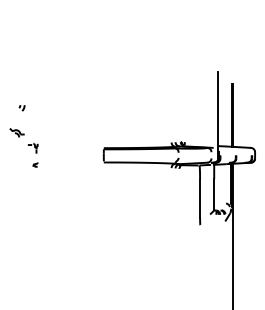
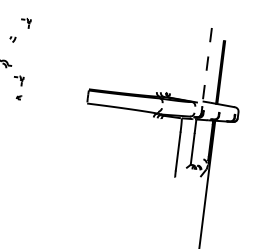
part: (32, 90) -> (25, 23), added
line: (218, 115) -> (206, 71), solid -> dashed

